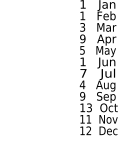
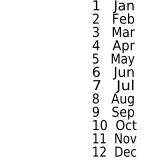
text: (82, 15) -> (95, 18), 1 -> 2
text: (82, 39) -> (95, 45), 9 -> 4
text: (83, 61) -> (96, 71), 1 -> 6
text: (82, 84) -> (95, 98), 4 -> 8
text: (89, 108) -> (103, 125), 13 -> 10

